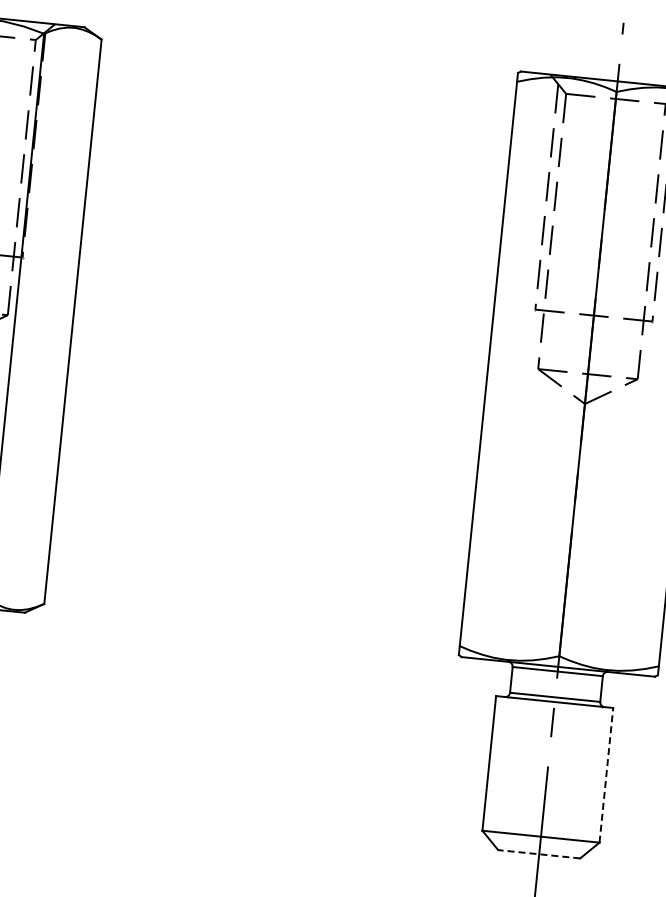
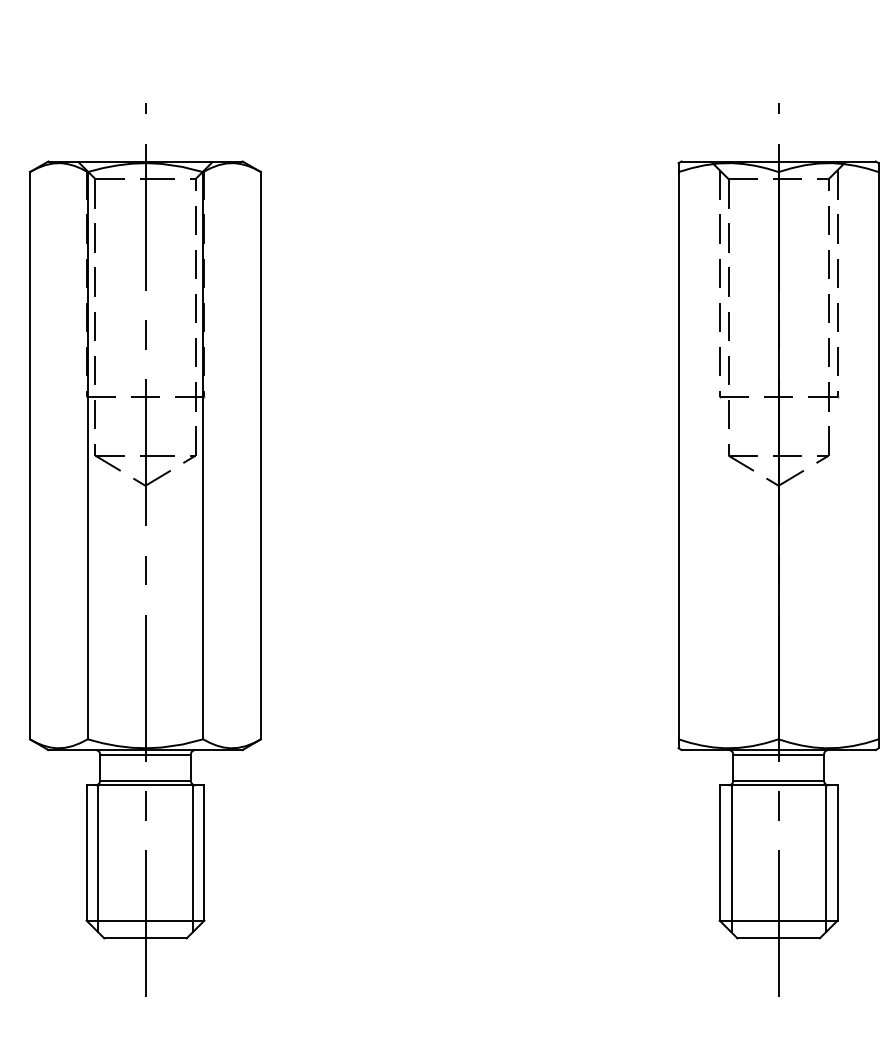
line: (500, 770) -> (731, 858), added
line: (606, 775) -> (837, 853), dashed -> solid
line: (593, 779) -> (825, 858), added
line: (539, 854) -> (778, 938), dashed -> solid

